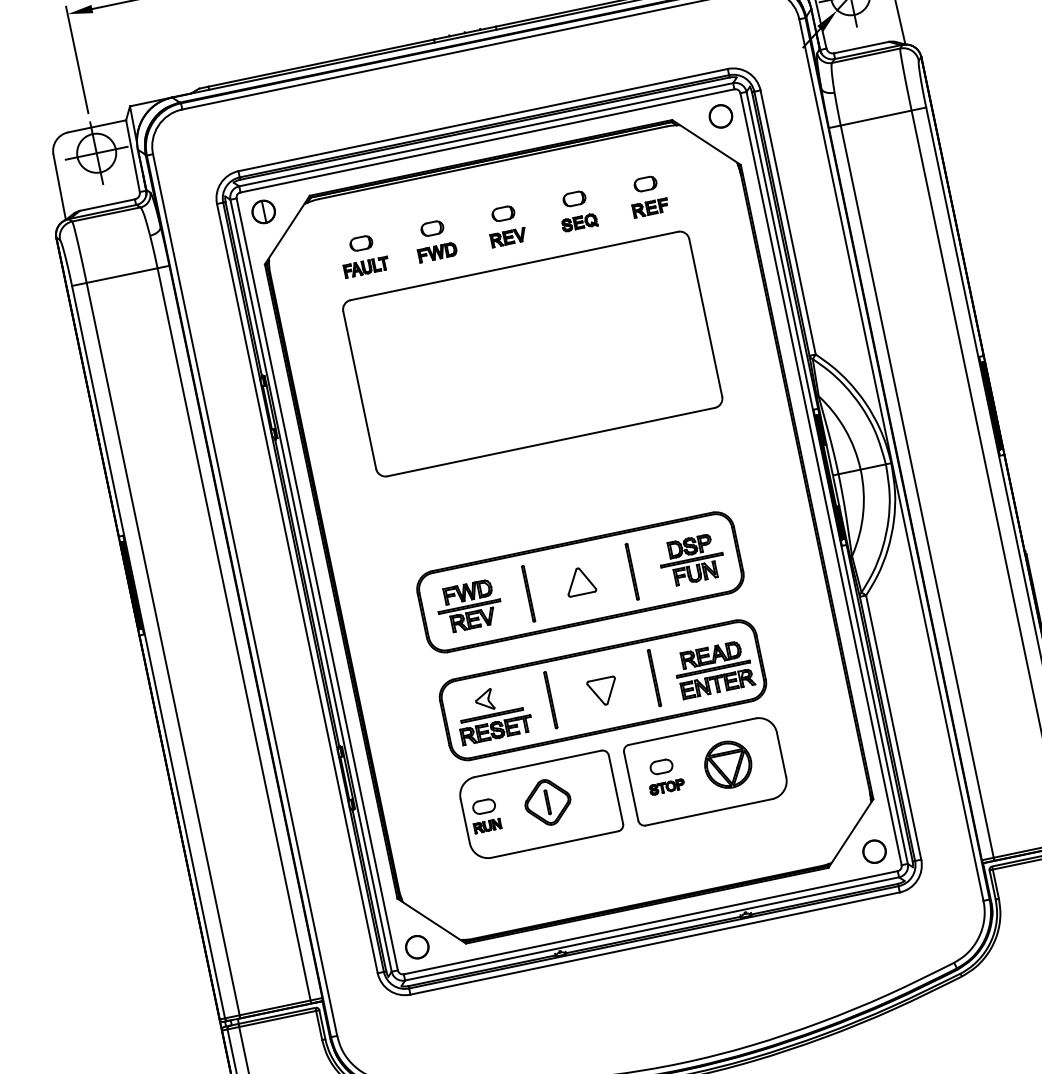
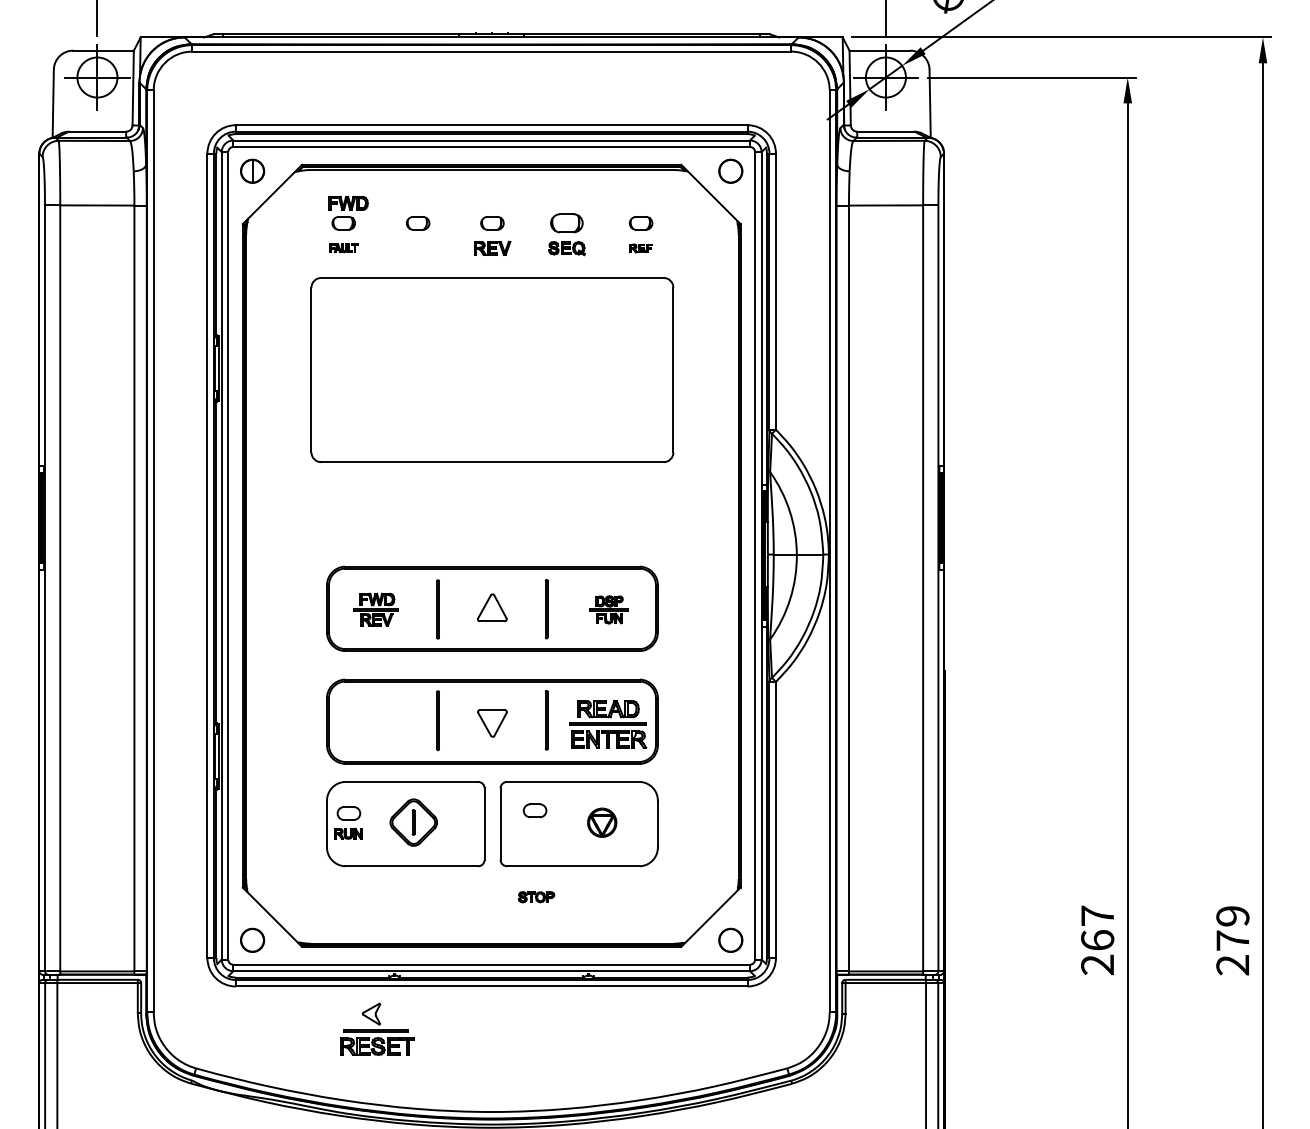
part: (574, 199) -> (566, 223), size x1.4
part: (650, 208) -> (640, 248), size x0.6
part: (437, 251) -> (348, 202), moved
part: (365, 266) -> (343, 247), size x0.6
part: (691, 559) -> (608, 609), size x0.6
part: (468, 606) -> (375, 609), size x0.7
part: (493, 713) -> (377, 1028), moved
part: (727, 764) -> (601, 822), size x0.6
part: (667, 787) -> (536, 897), moved

